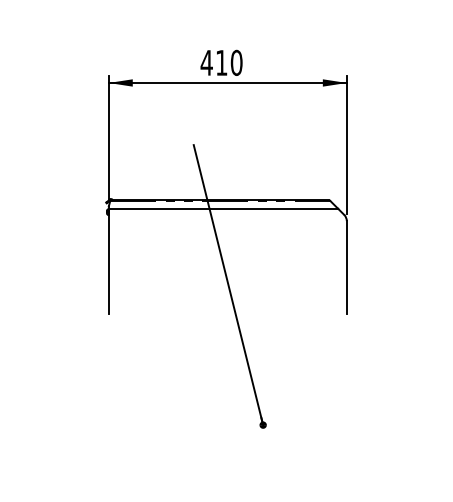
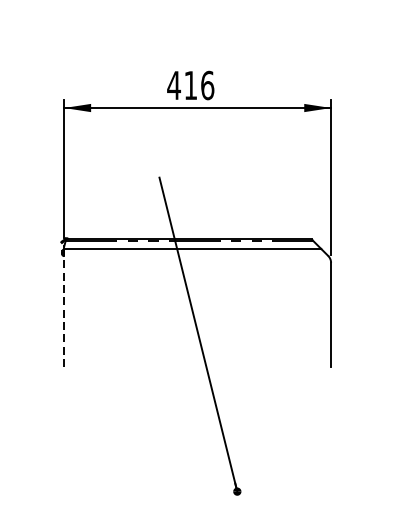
text: (236, 62) -> (207, 85), 410 -> 416
line: (108, 261) -> (63, 308), solid -> dashed

